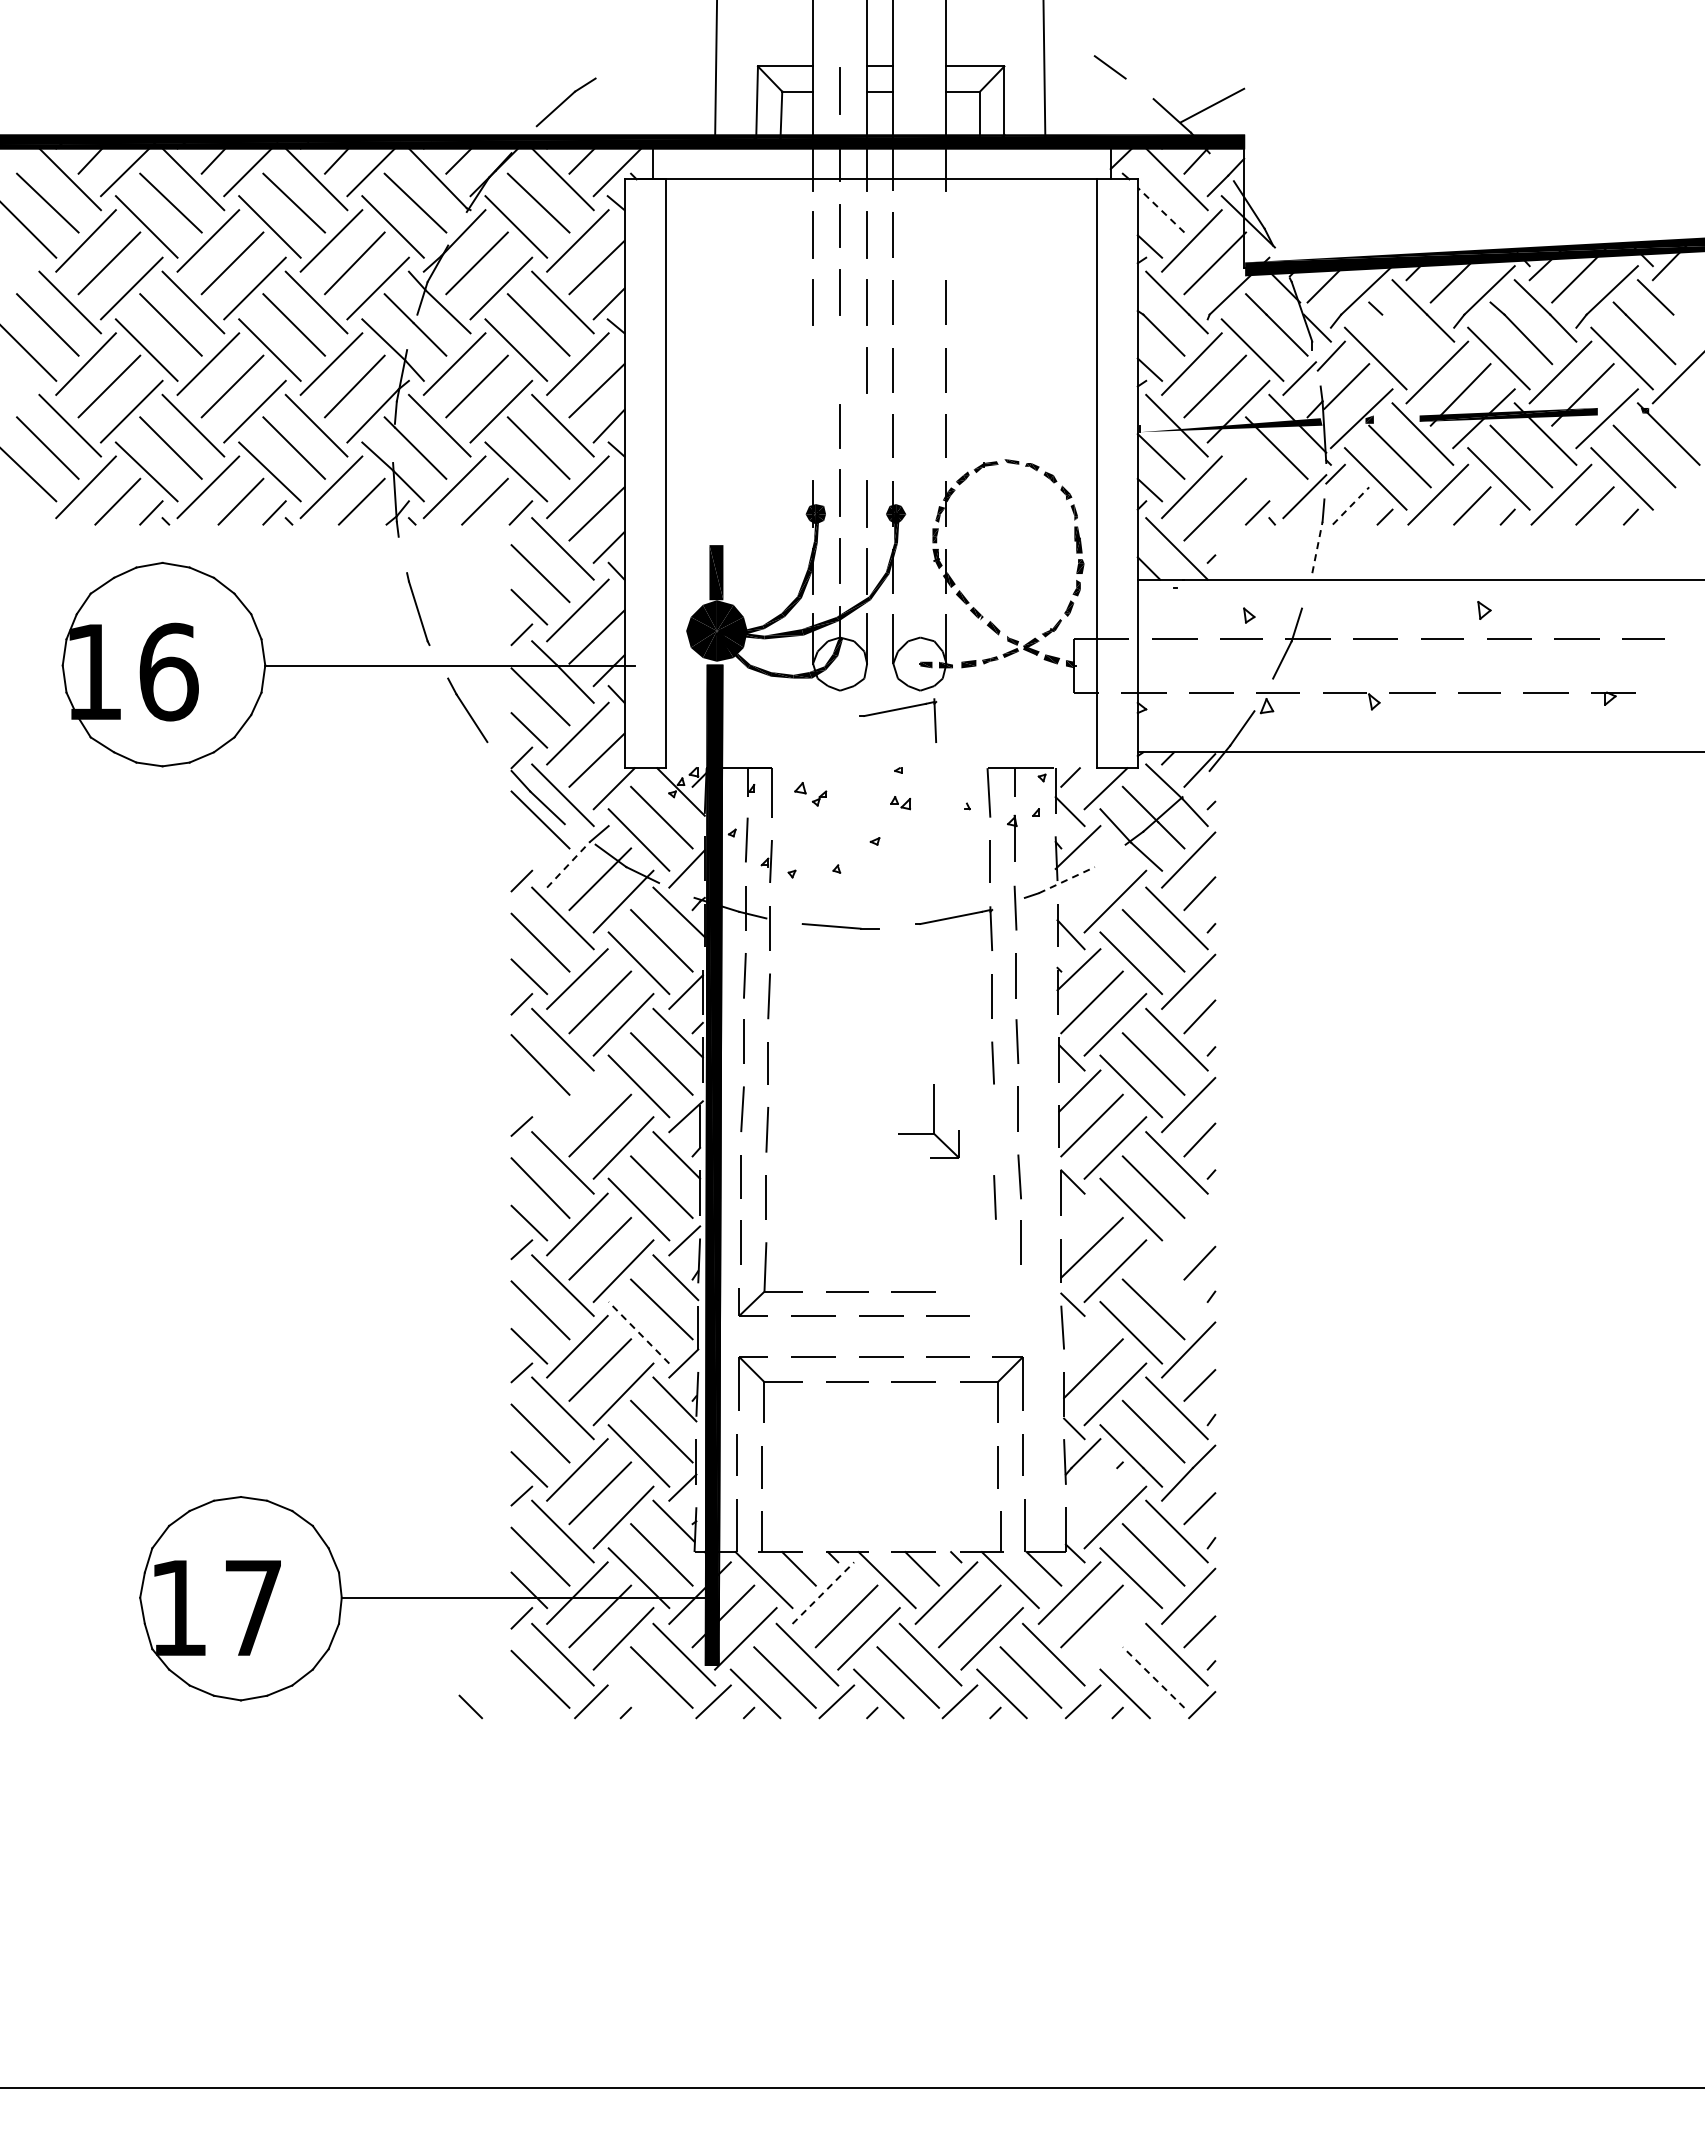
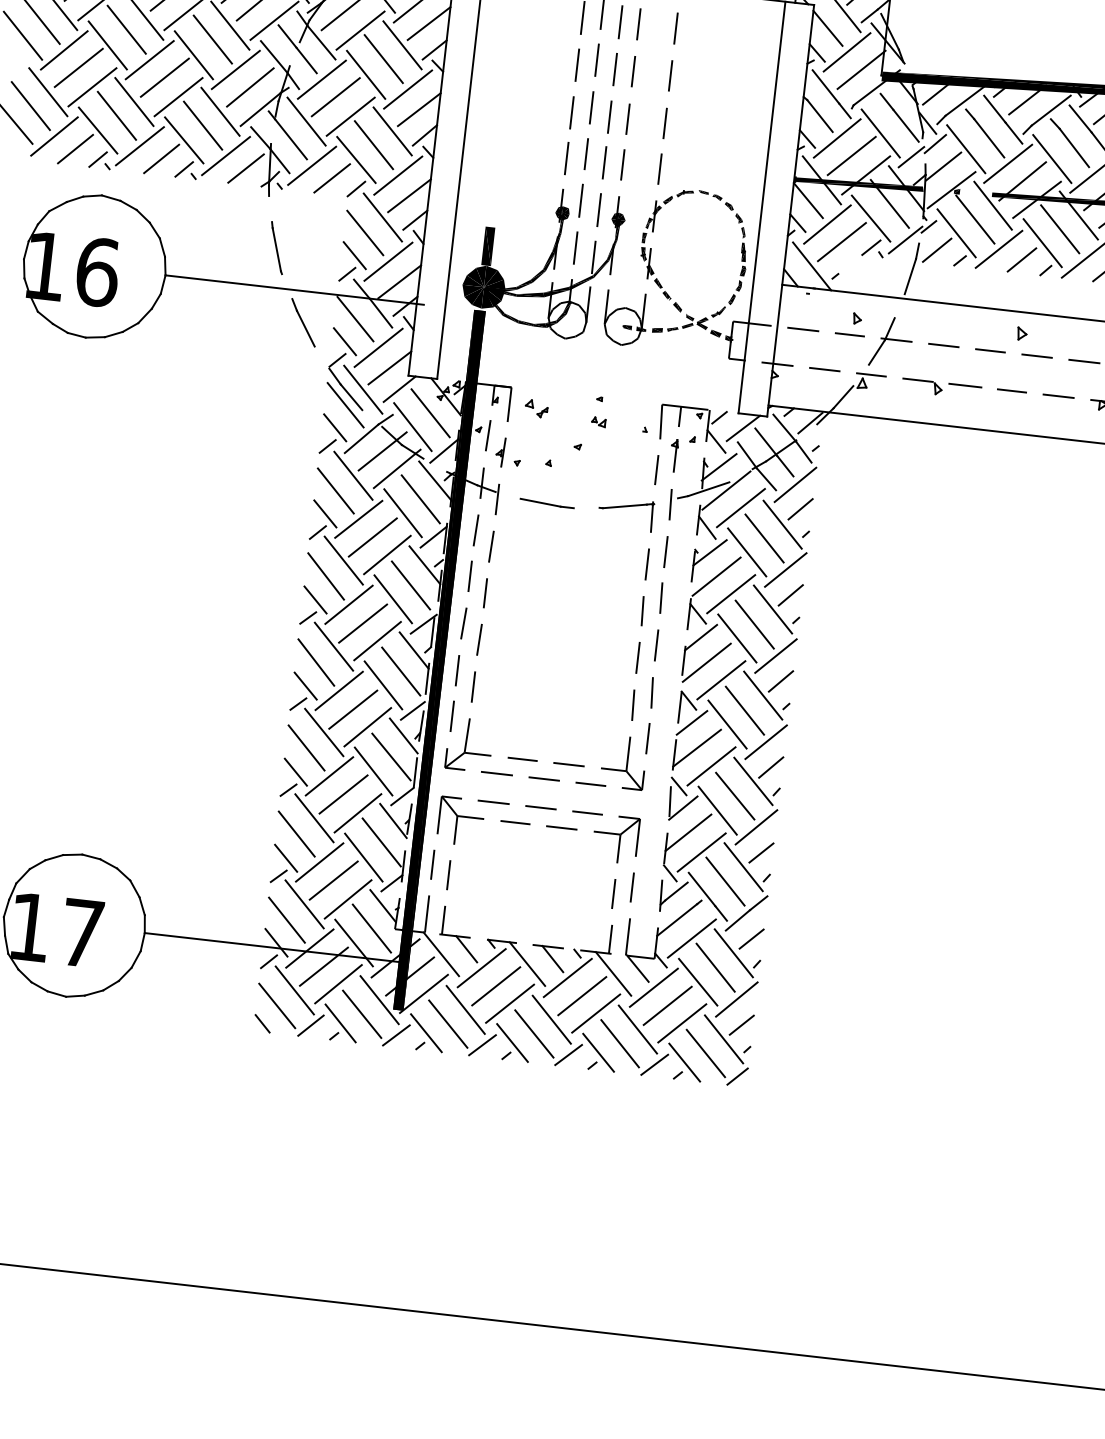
line: (1160, 209) -> (827, 27), dashed -> solid
line: (946, 234) -> (676, 28), added
line: (1406, 339) -> (989, 138), added
line: (840, 360) -> (591, 107), added
line: (812, 370) -> (571, 112), added
fill: (1229, 425) -> (858, 184), added
line: (813, 435) -> (567, 158), added
line: (866, 435) -> (604, 162), added
line: (1252, 471) -> (871, 218), added
line: (1351, 505) -> (937, 250), dashed -> solid
line: (1317, 547) -> (910, 276), dashed -> solid
part: (898, 710) -> (604, 357), removed
line: (529, 853) -> (335, 427), added
line: (568, 864) -> (361, 438), dashed -> solid
line: (1091, 879) -> (726, 490), added
line: (1066, 880) -> (708, 489), dashed -> solid
line: (529, 1099) -> (315, 599), added
line: (577, 1101) -> (349, 604), added
part: (928, 1121) -> (623, 762), moved
line: (994, 1129) -> (638, 657), added
line: (1080, 1212) -> (691, 722), added
line: (1188, 1228) -> (766, 742), added
line: (1176, 1285) -> (753, 781), added
line: (638, 1332) -> (373, 771), dashed -> solid
line: (1082, 1334) -> (683, 808), added
line: (1091, 1493) -> (677, 919), added
line: (823, 1593) -> (481, 968), dashed -> solid
line: (1115, 1638) -> (682, 1023), added
line: (1153, 1677) -> (705, 1053), dashed -> solid
line: (632, 1693) -> (340, 1023), added
line: (470, 1706) -> (262, 1023), moved

